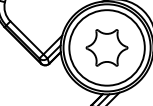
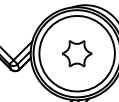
part: (106, 47) -> (76, 53), size x0.7

